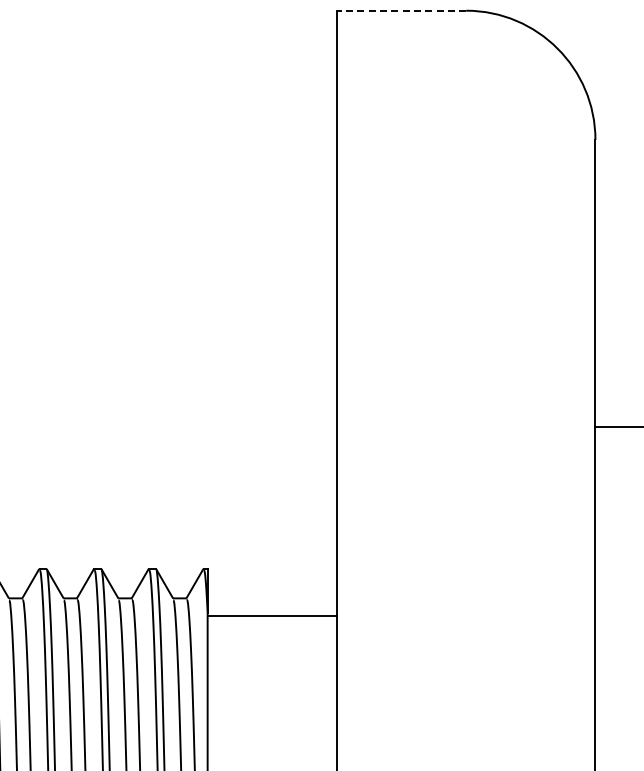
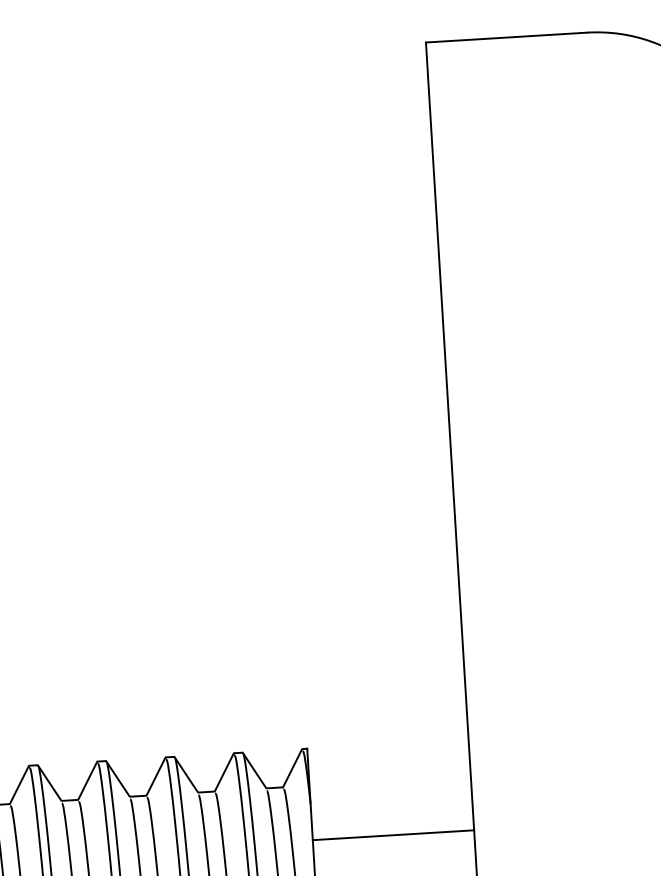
line: (401, 10) -> (506, 37), dashed -> solid
line: (271, 615) -> (392, 834), moved

